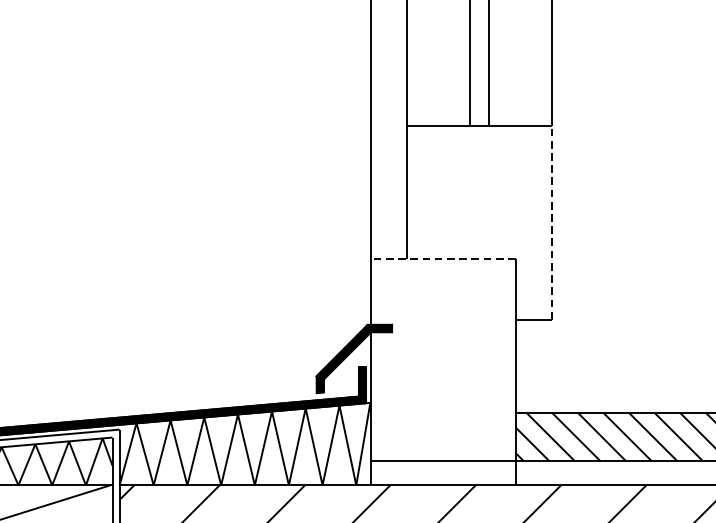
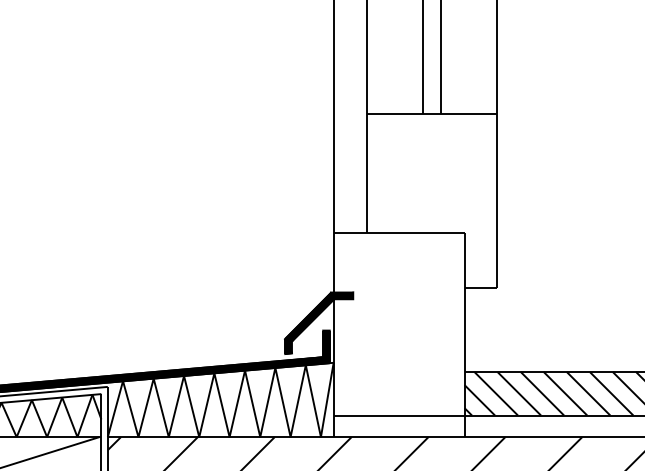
line: (552, 222) -> (497, 200), dashed -> solid
line: (442, 259) -> (398, 233), dashed -> solid

